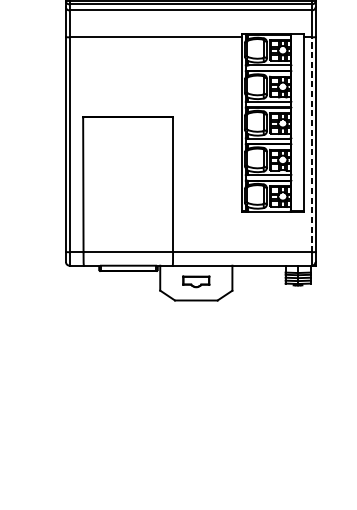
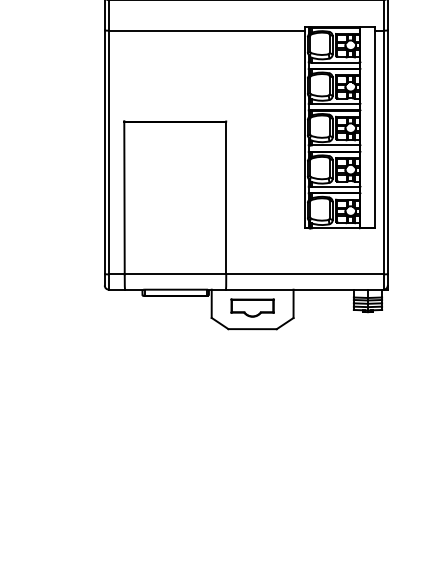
line: (311, 144) -> (383, 152), dashed -> solid
part: (196, 281) -> (252, 307), size x1.43

